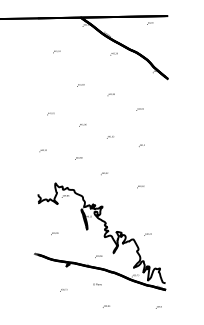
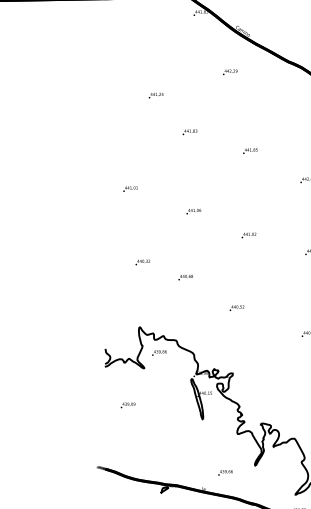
text: (56, 51) -> (155, 94), moved
text: (113, 54) -> (229, 72), moved
text: (42, 150) -> (141, 261), moved
text: (54, 233) -> (127, 404), moved

